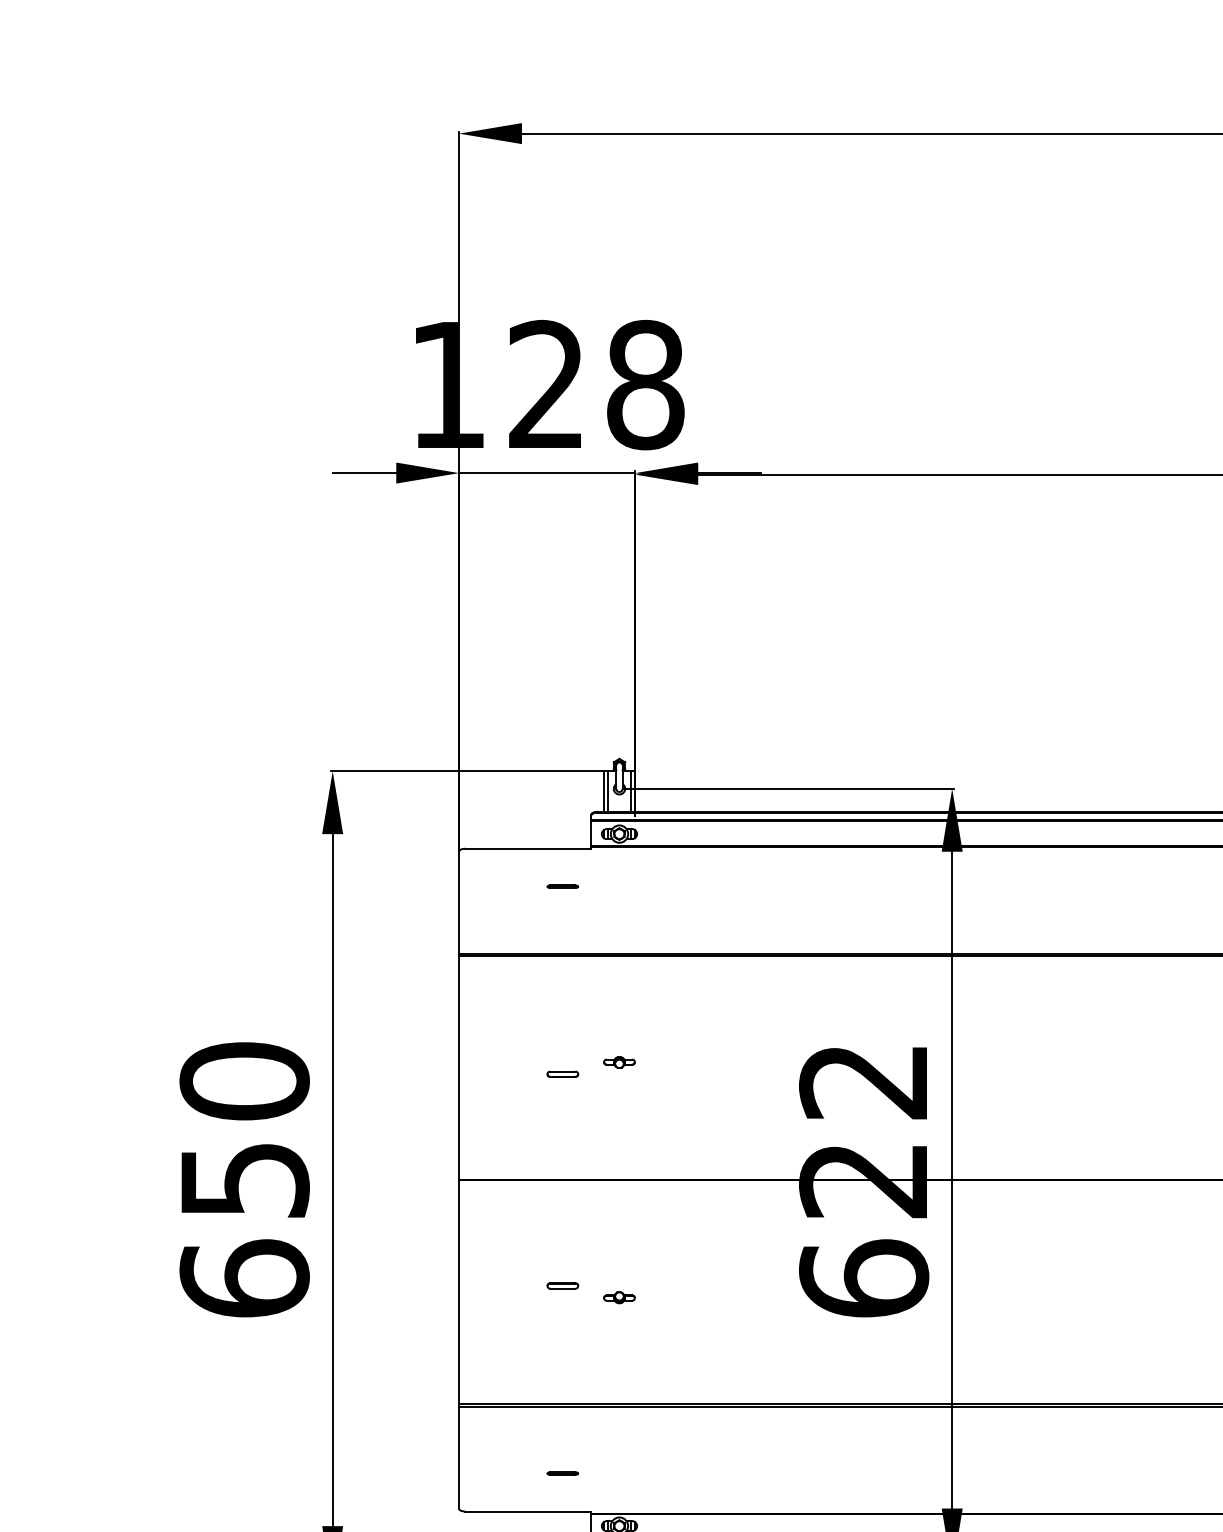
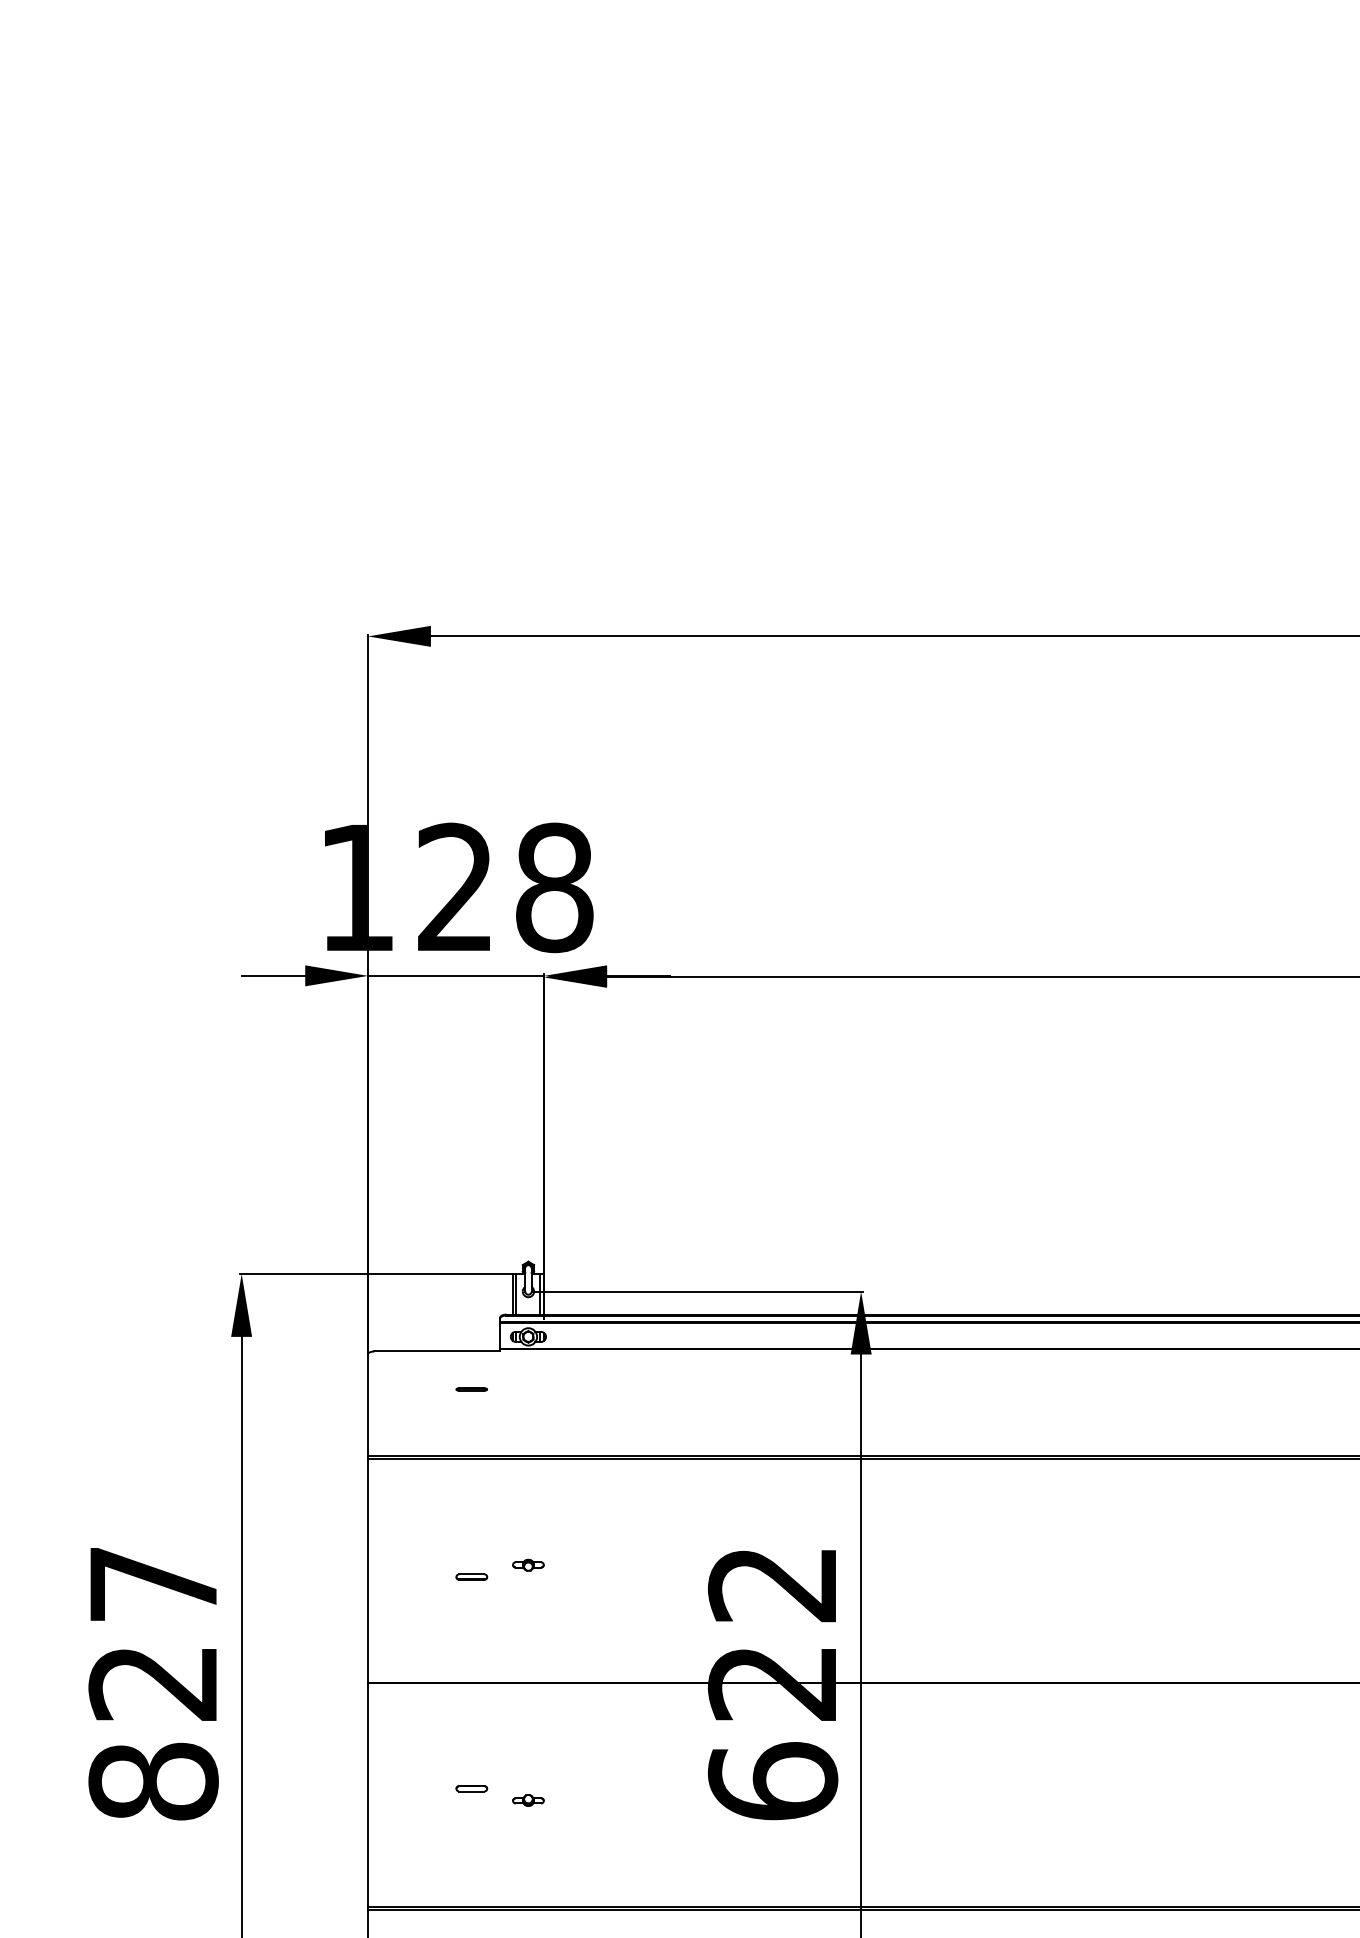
text: (244, 1179) -> (153, 1682), 650 -> 827

